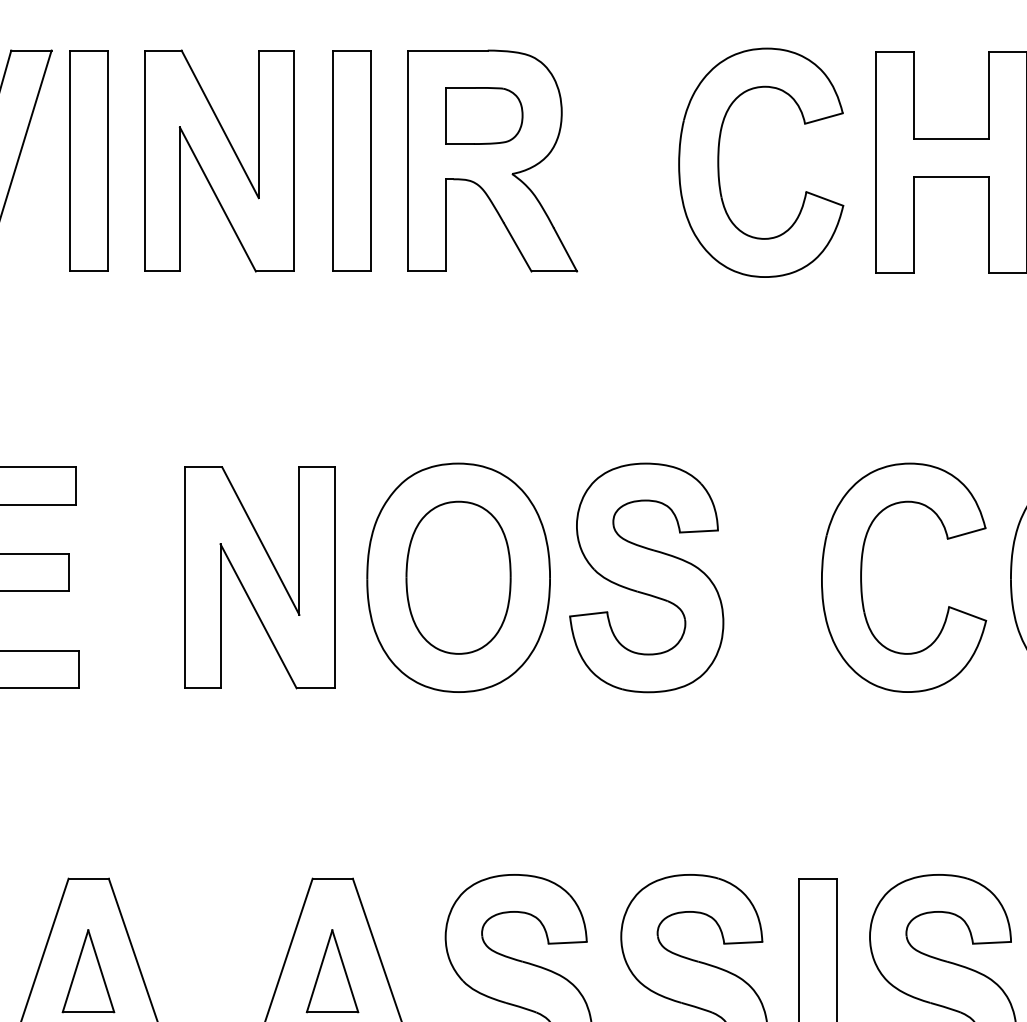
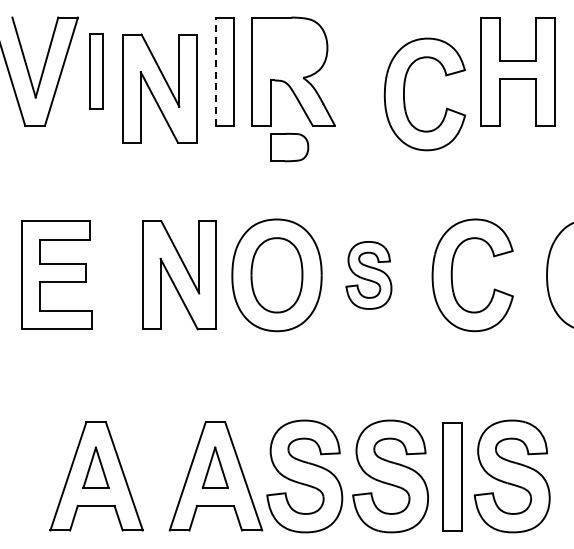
part: (484, 115) -> (289, 147), moved
part: (89, 160) -> (96, 71), size x0.7
part: (218, 160) -> (159, 88), moved
line: (332, 160) -> (215, 71), solid -> dashed
part: (719, 162) -> (404, 94), moved
part: (645, 578) -> (368, 275), size x0.6
part: (862, 578) -> (452, 275), moved

